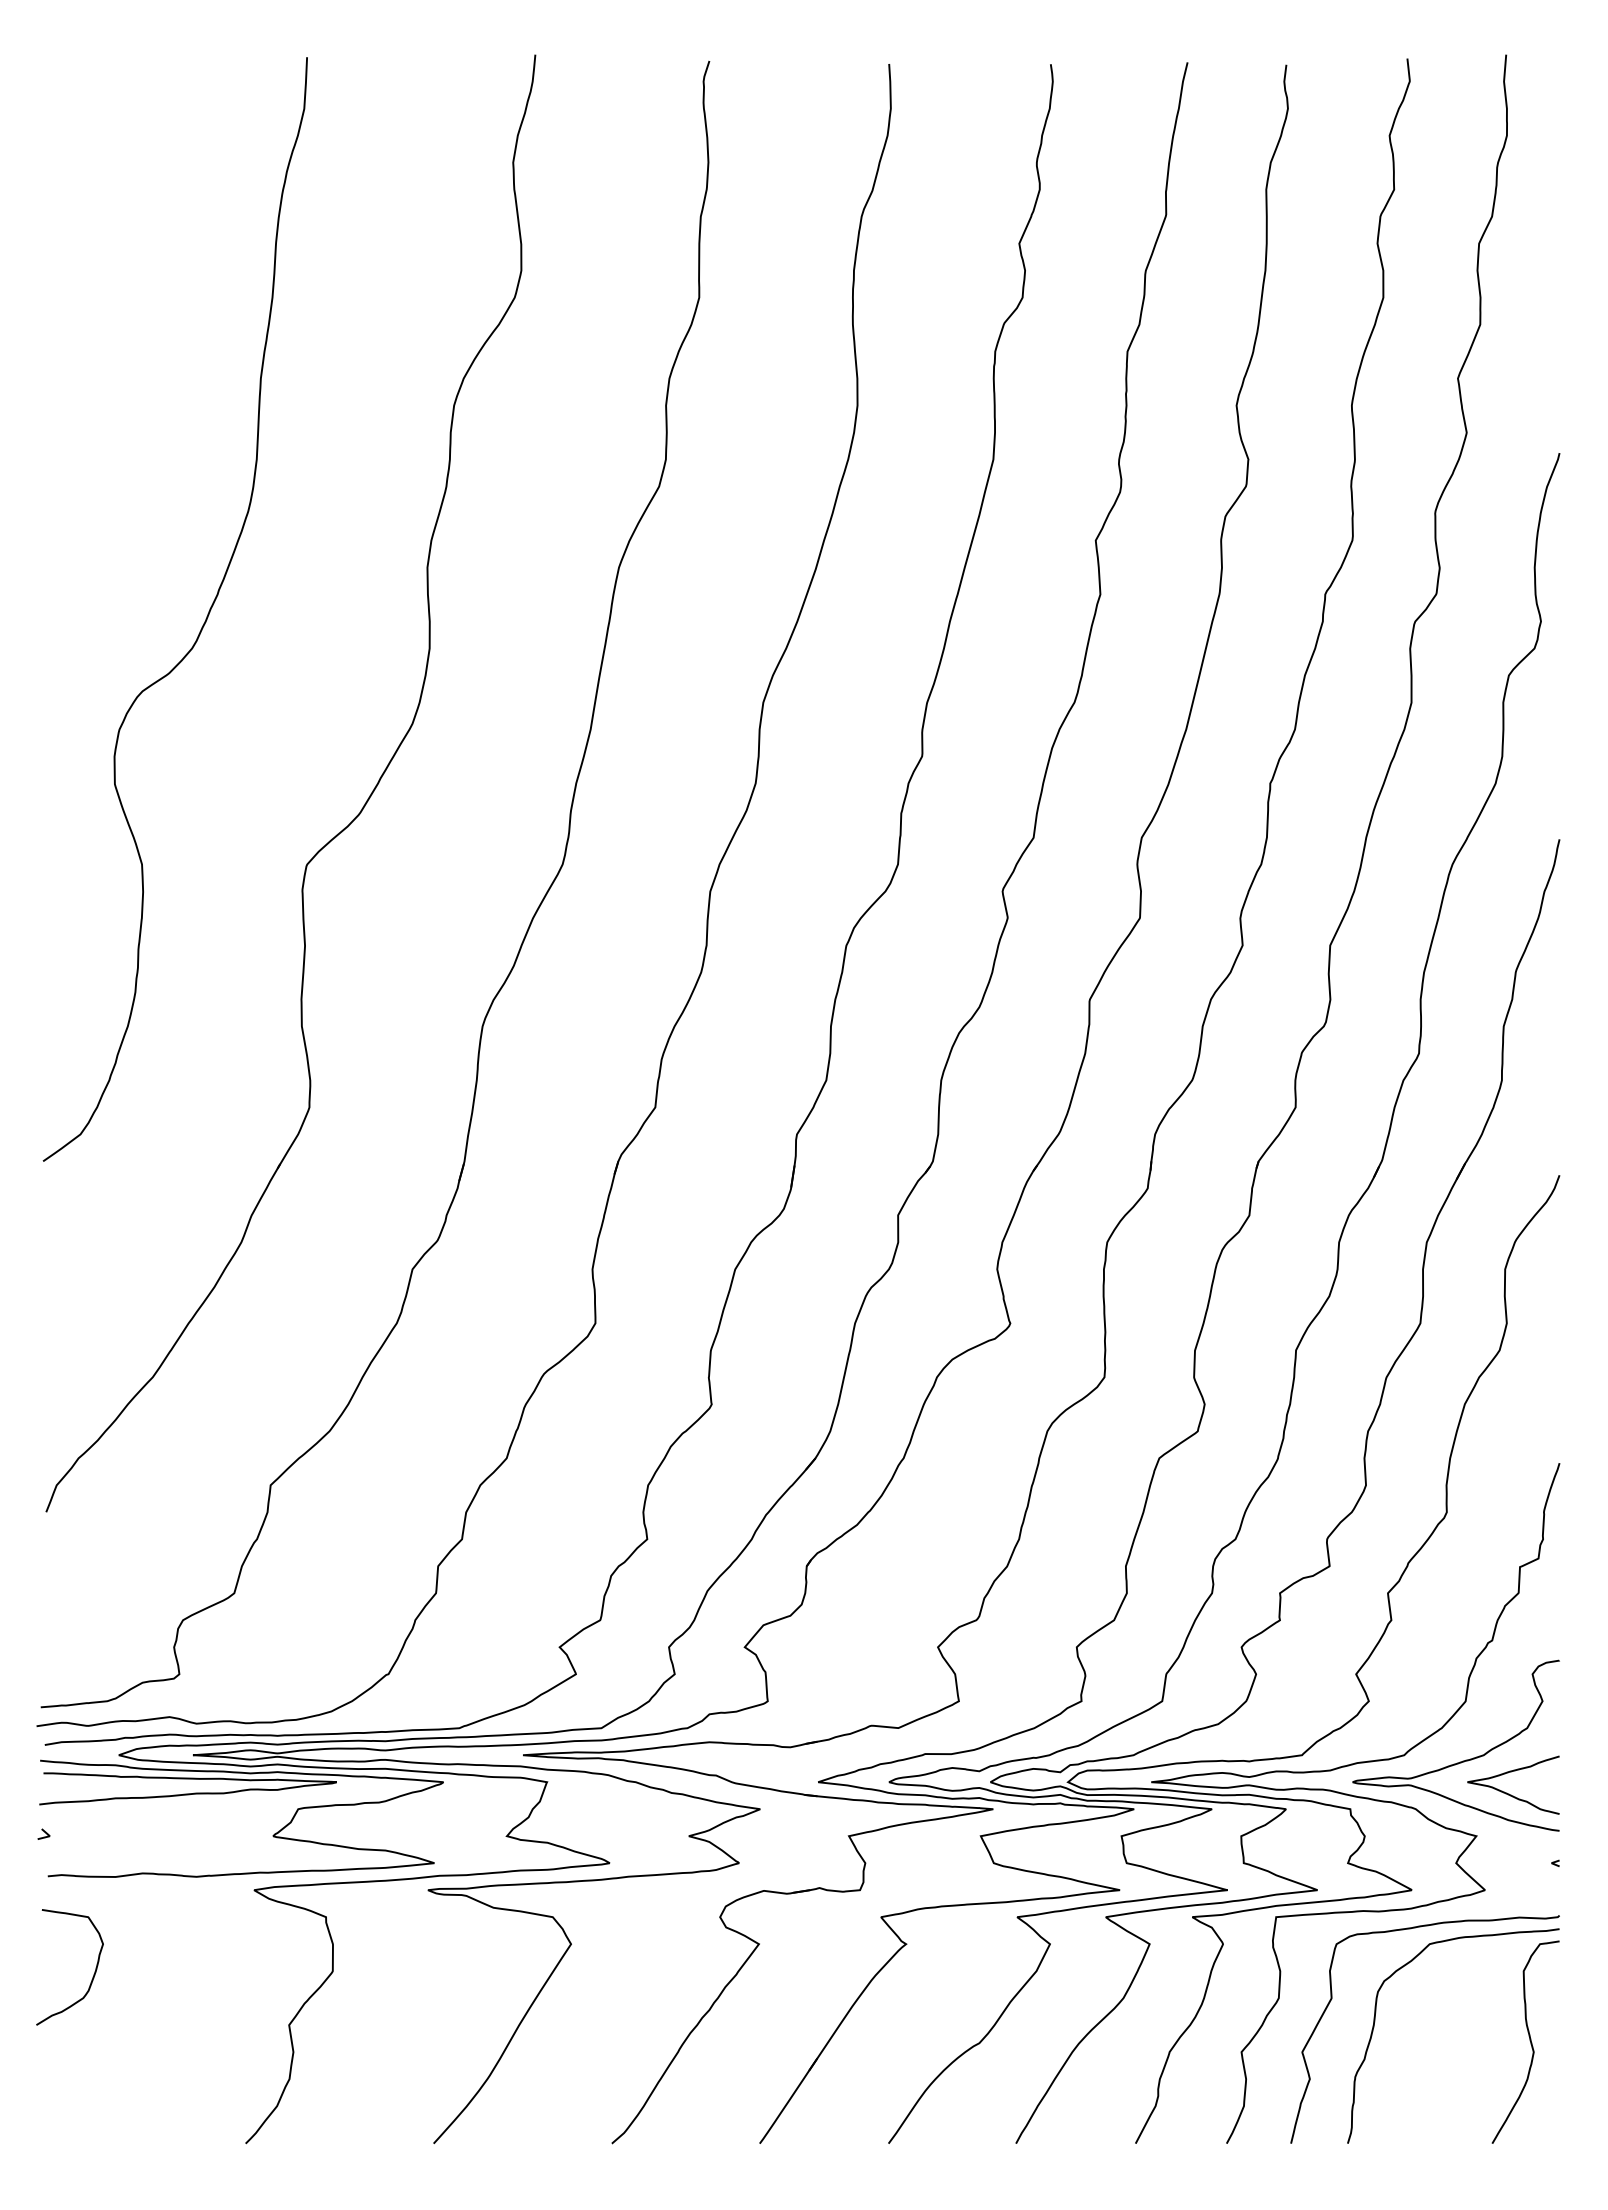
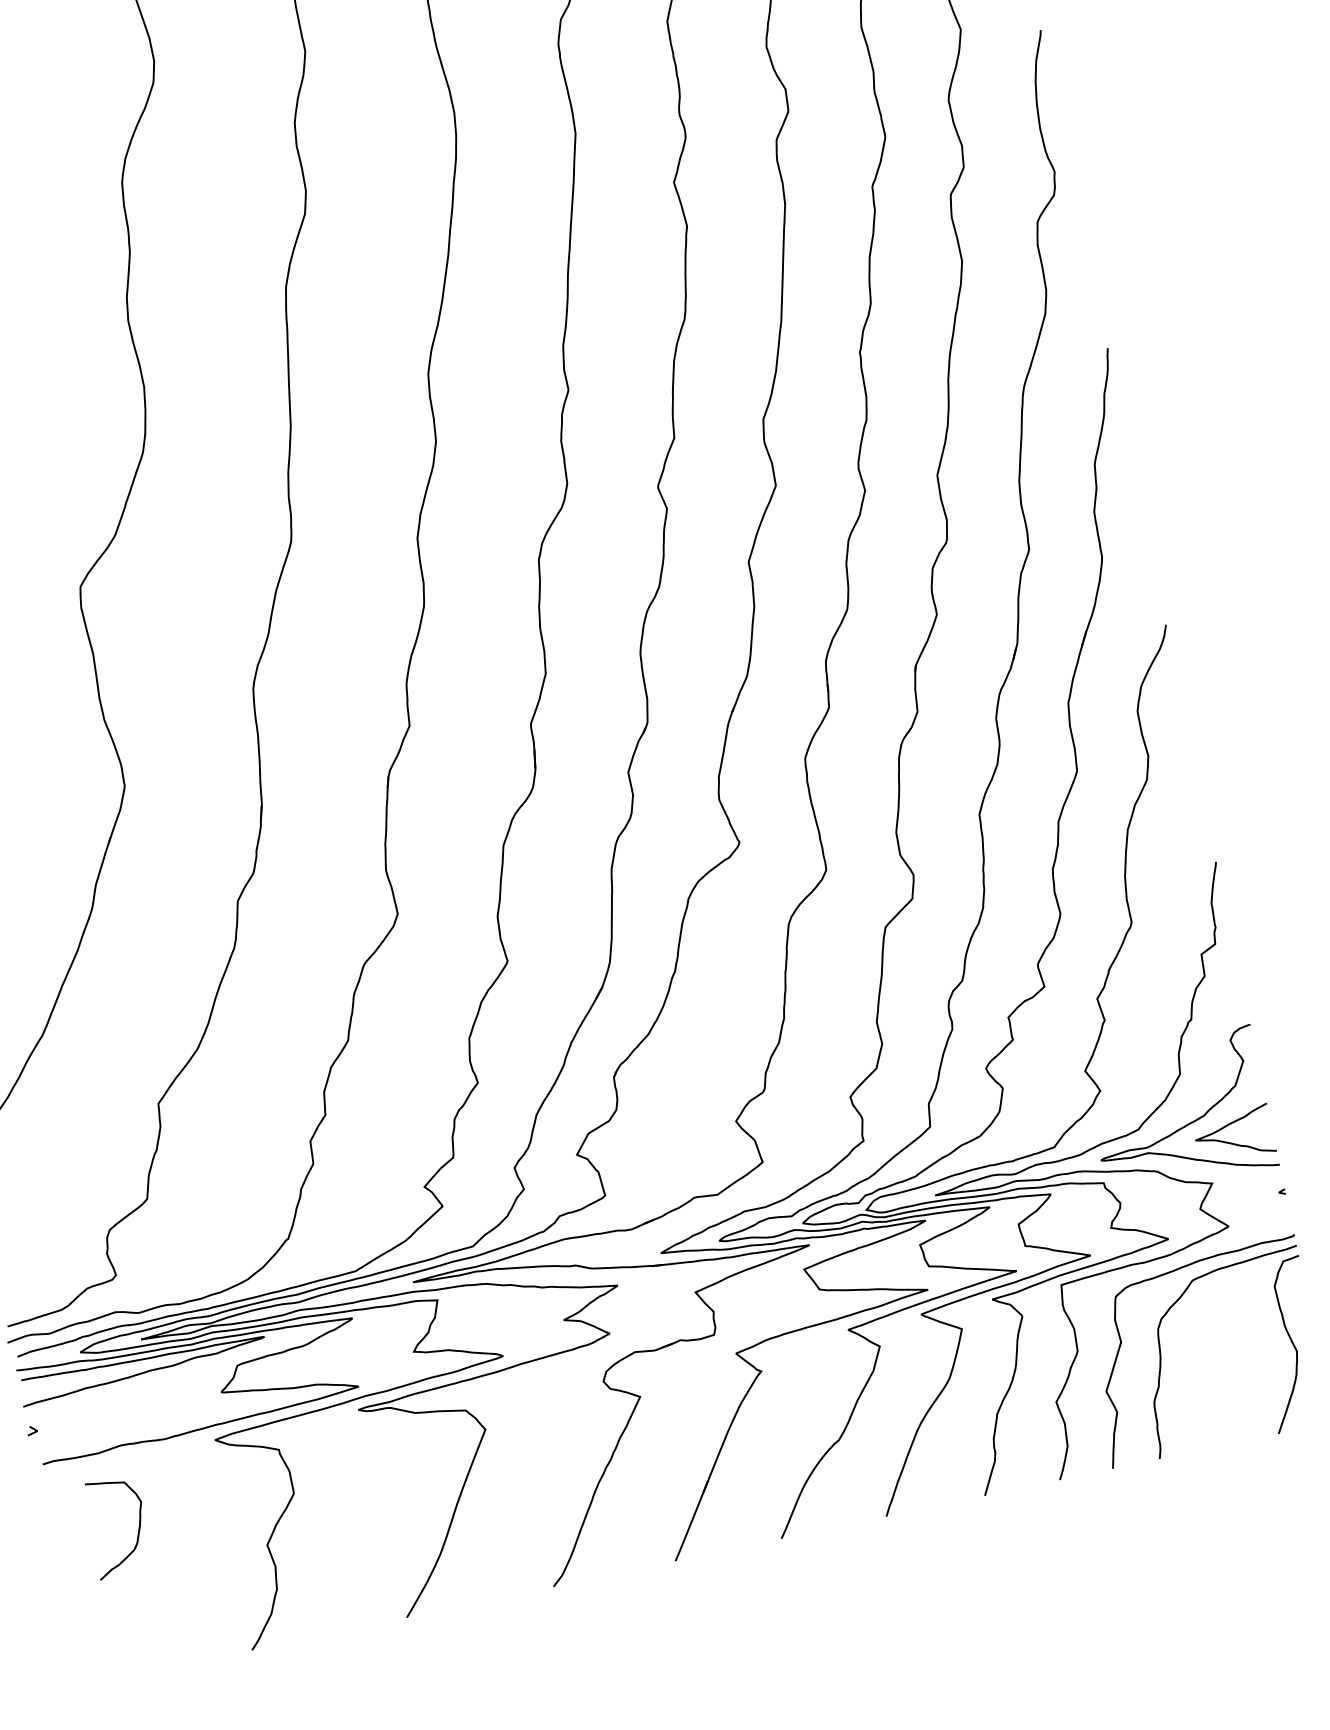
curve: (93, 1974) -> (138, 1528), moved

